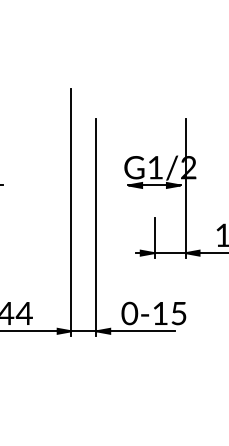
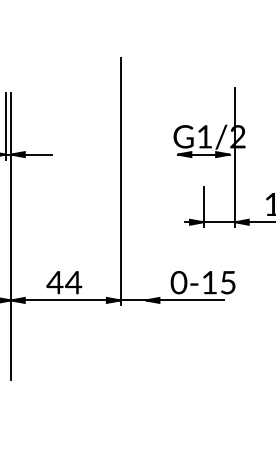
line: (96, 227) -> (145, 196), removed

